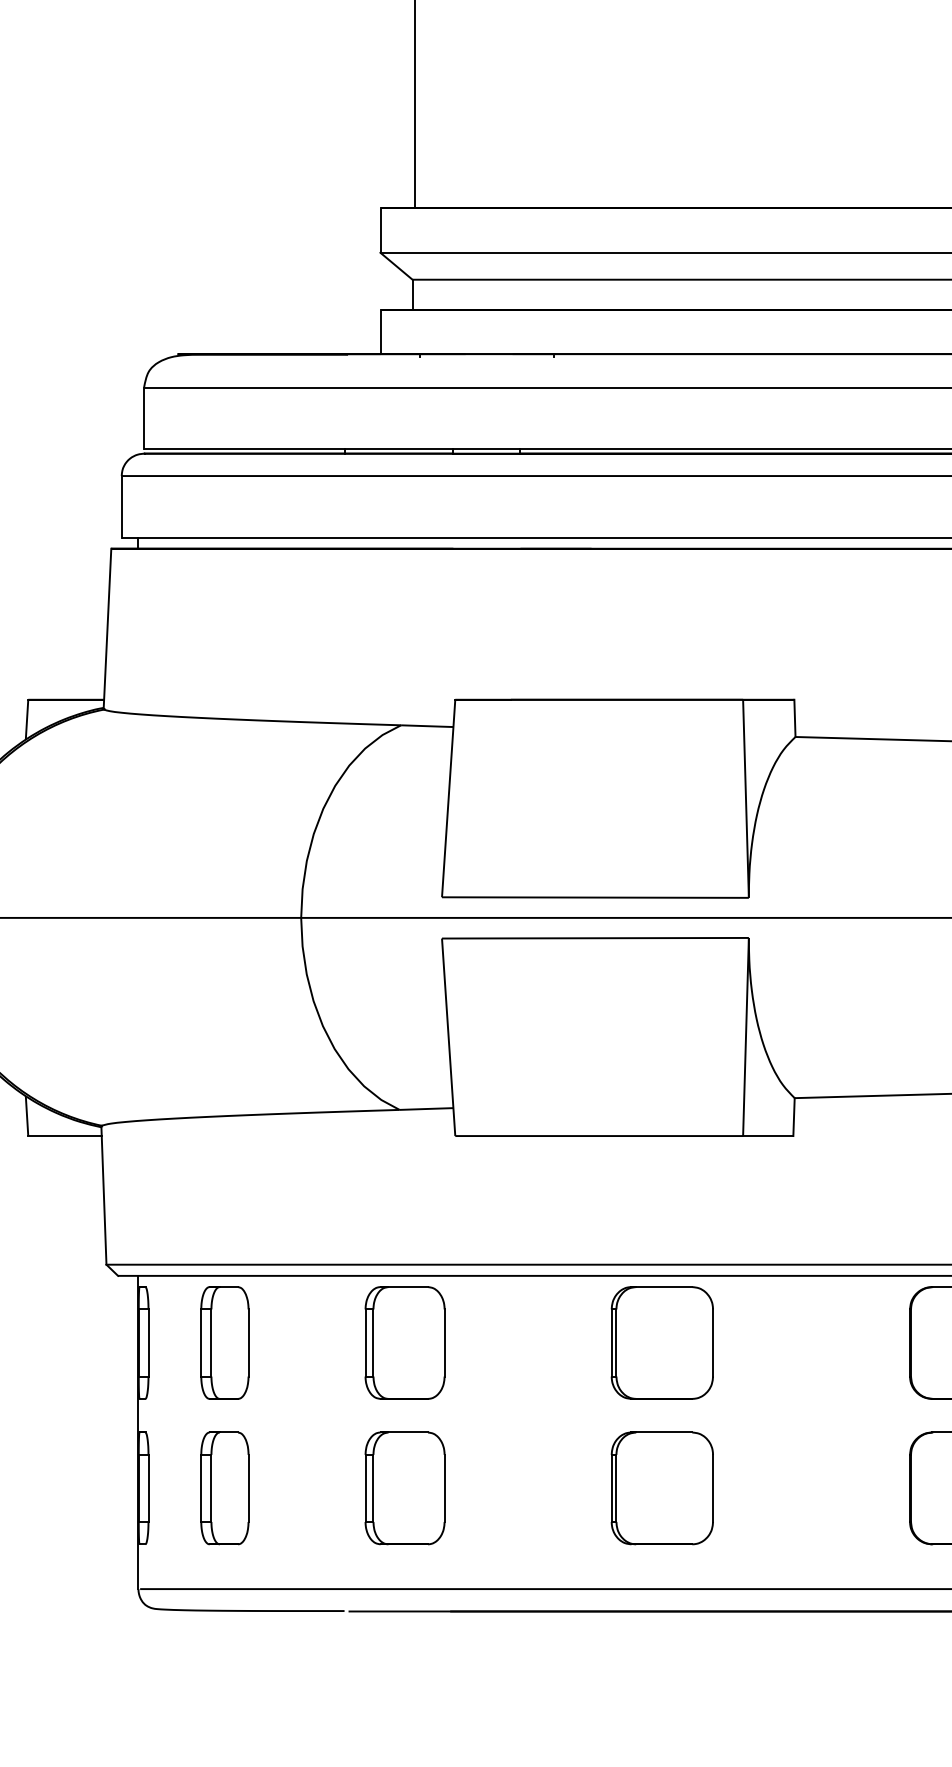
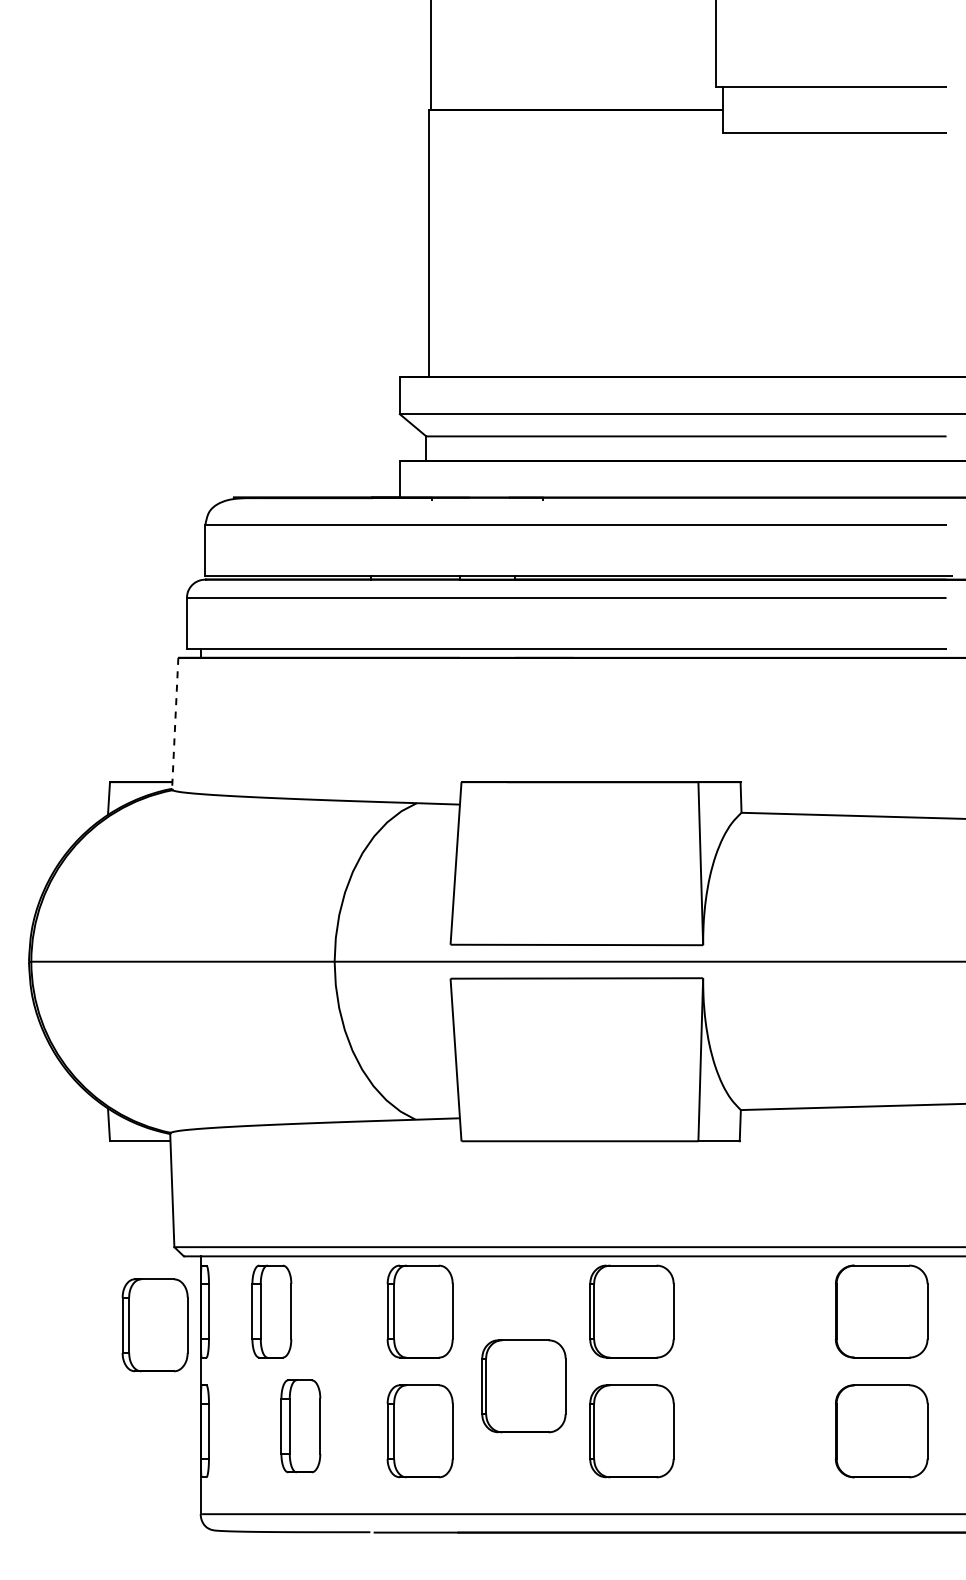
line: (107, 628) -> (175, 723), solid -> dashed
part: (82, 1359) -> (154, 1325), added
part: (530, 1433) -> (523, 1386), added
part: (224, 1488) -> (300, 1426), moved

